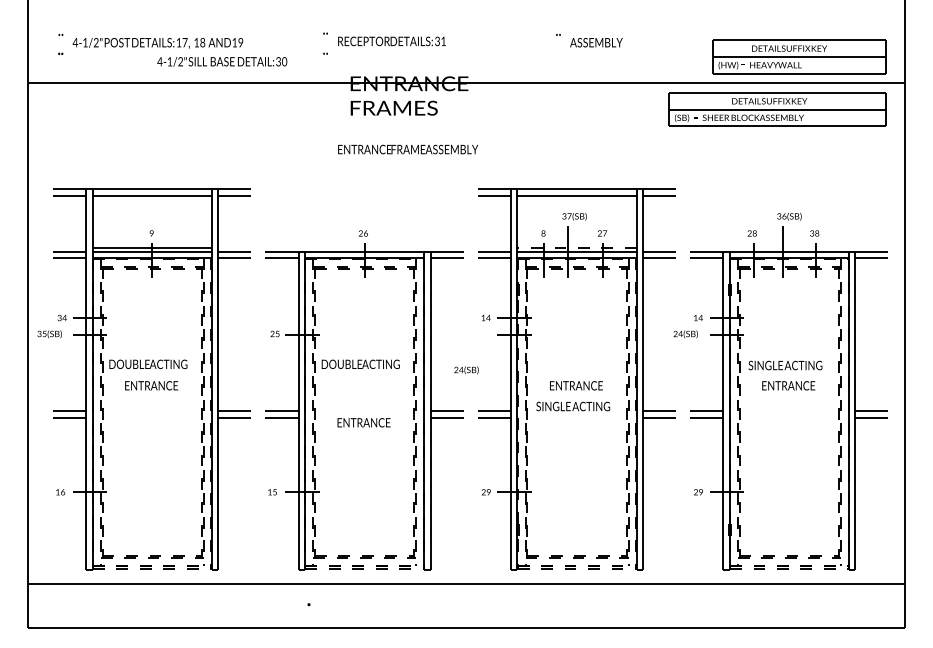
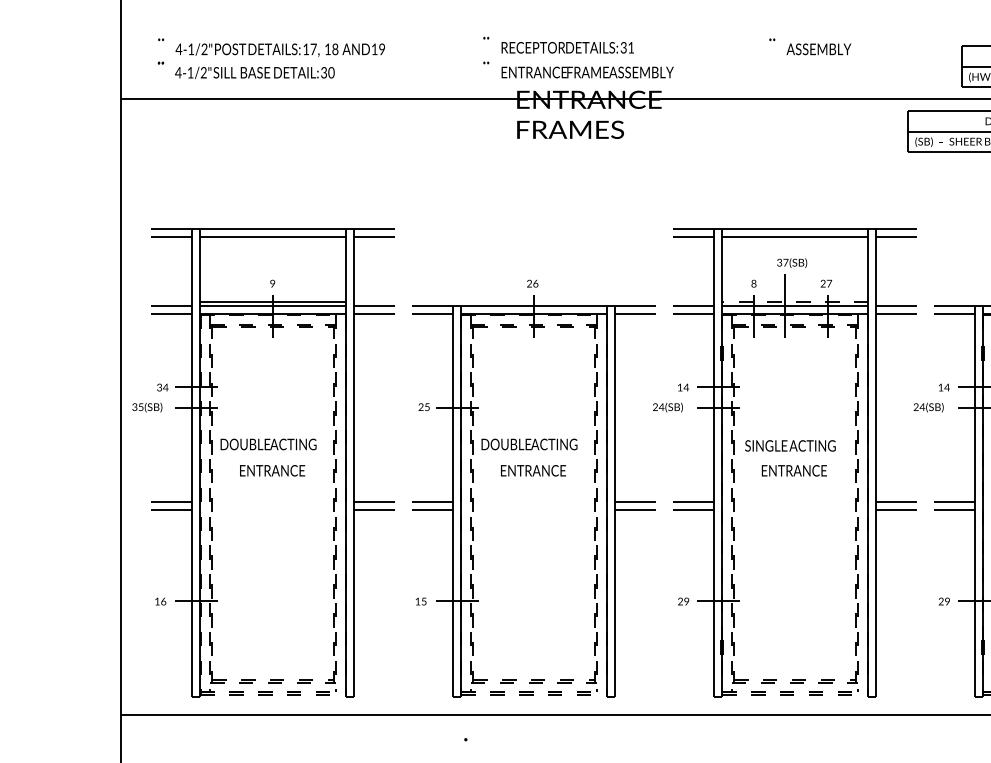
text: (222, 61) -> (255, 72), moved
text: (407, 149) -> (586, 72), moved
text: (466, 370) -> (667, 407), moved
text: (573, 406) -> (790, 445), moved
text: (363, 422) -> (532, 470), moved

